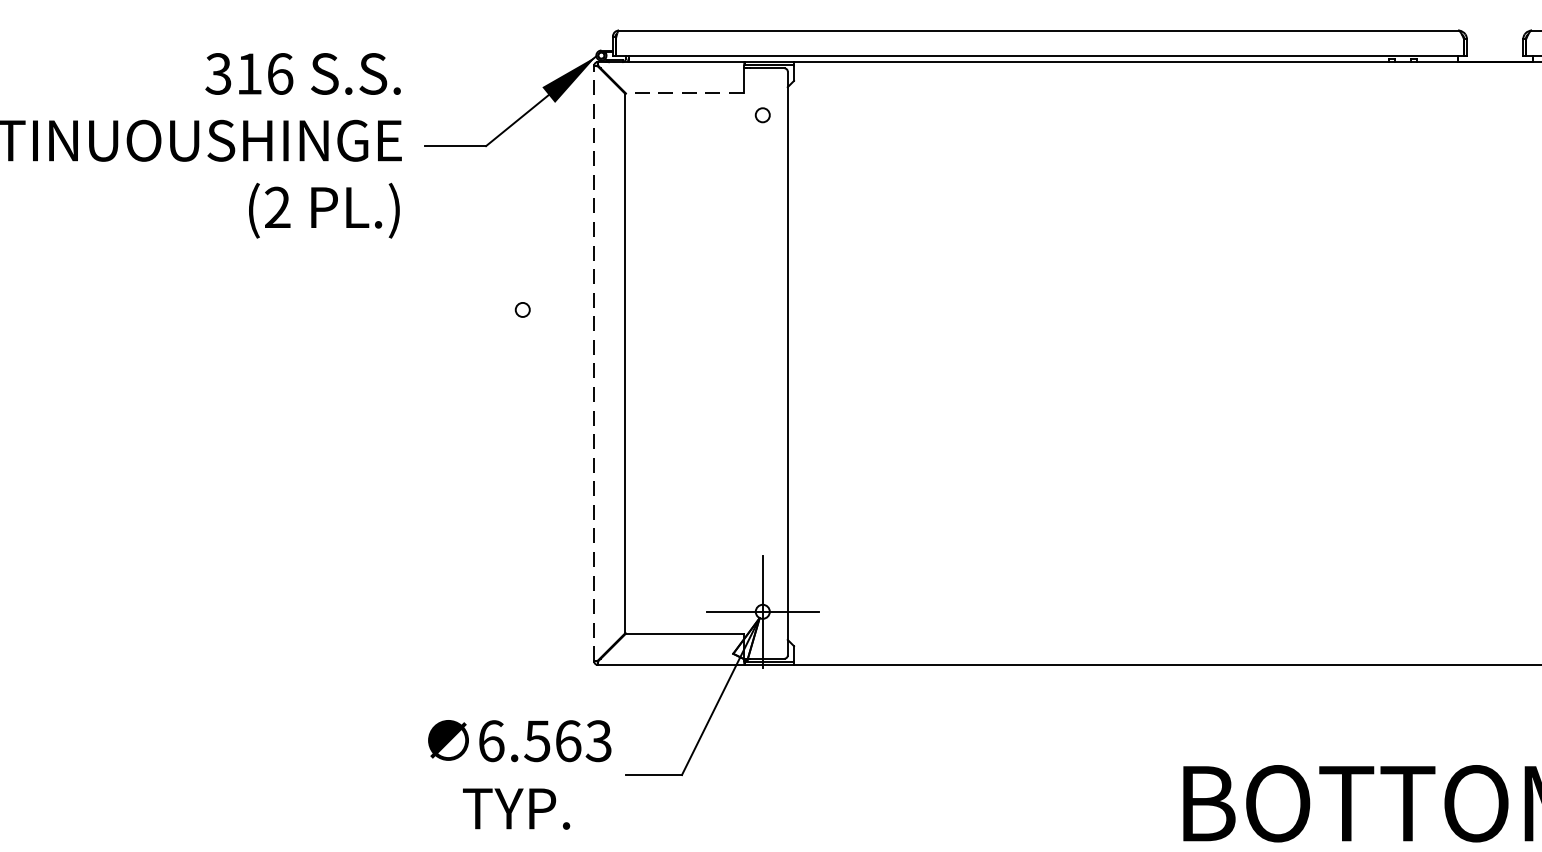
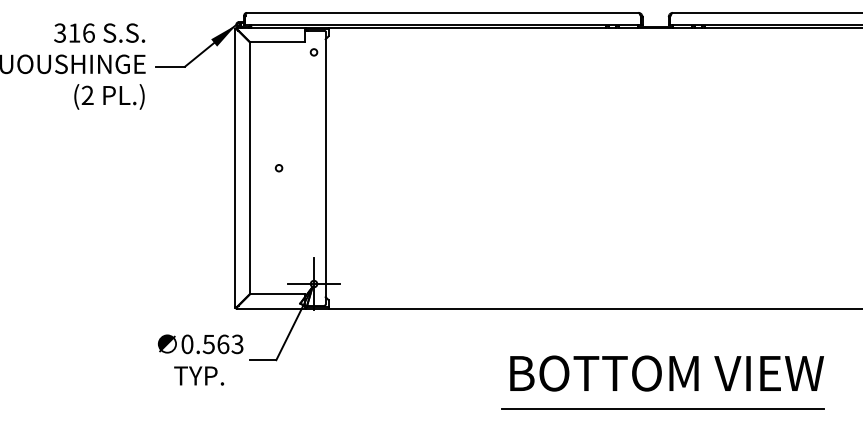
line: (684, 94) -> (277, 42), dashed -> solid
circle: (521, 310) -> (278, 168), moved
line: (594, 364) -> (235, 168), dashed -> solid
text: (491, 739) -> (187, 343), 6.563 -> 0.563

